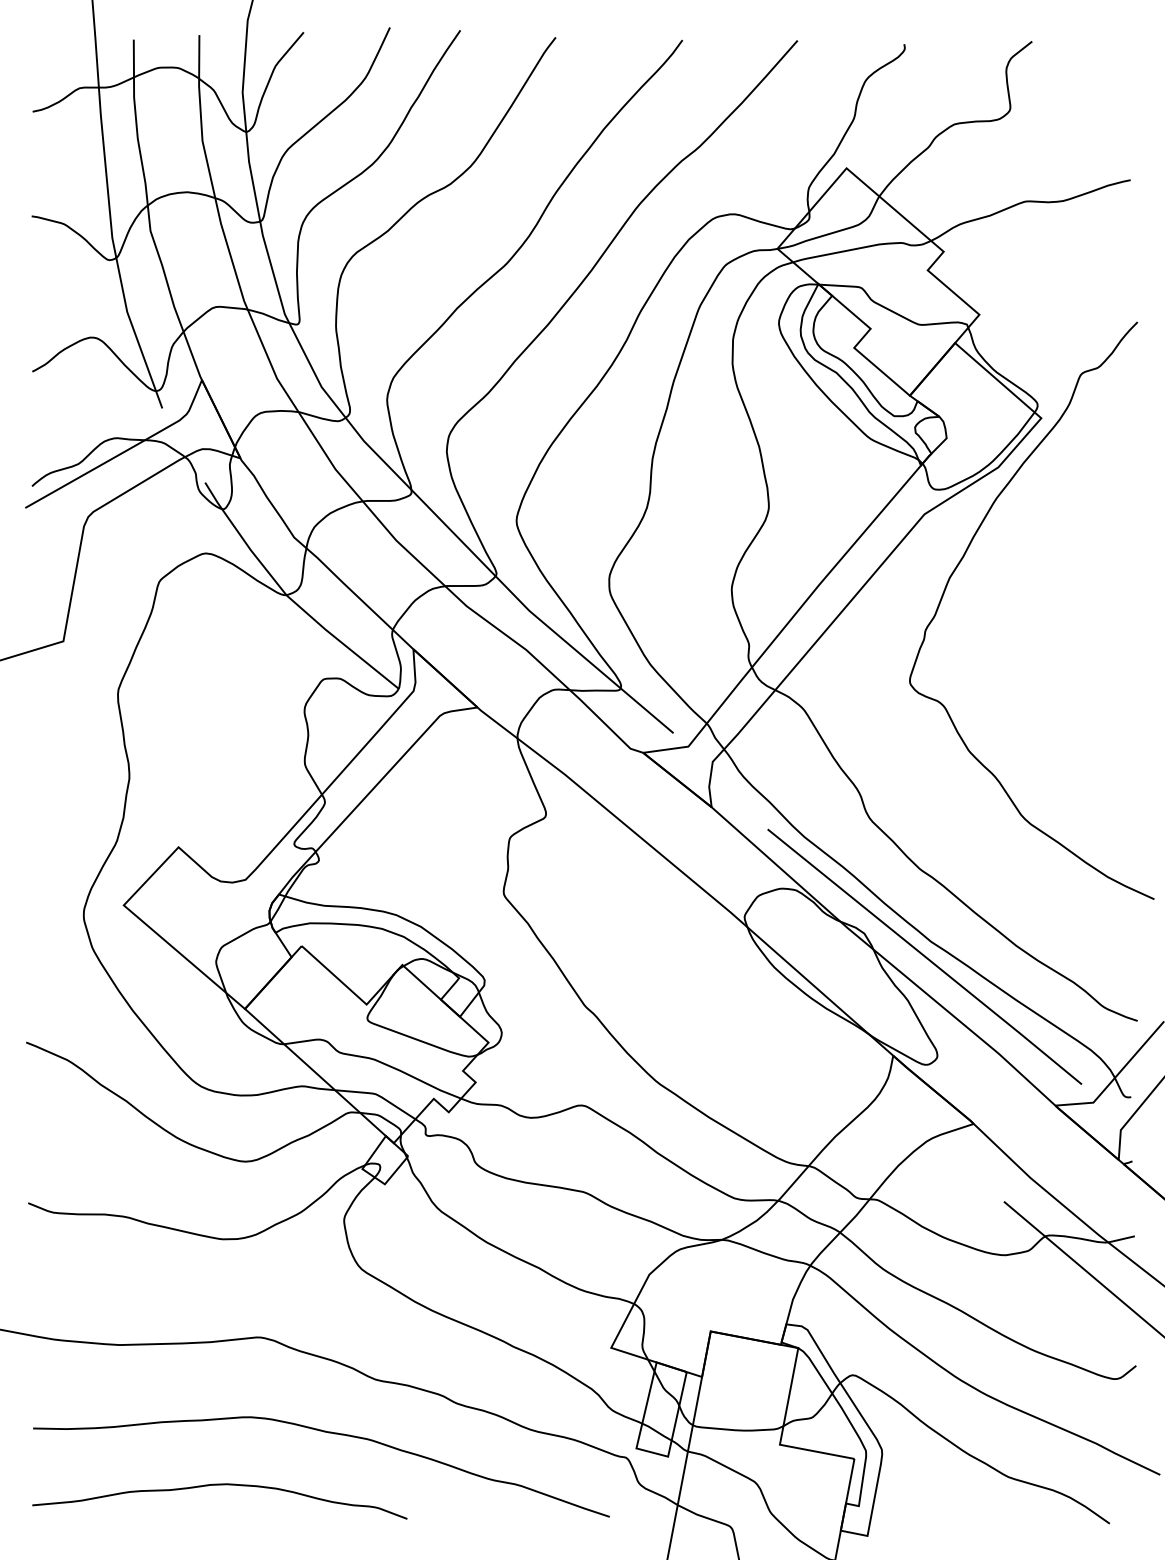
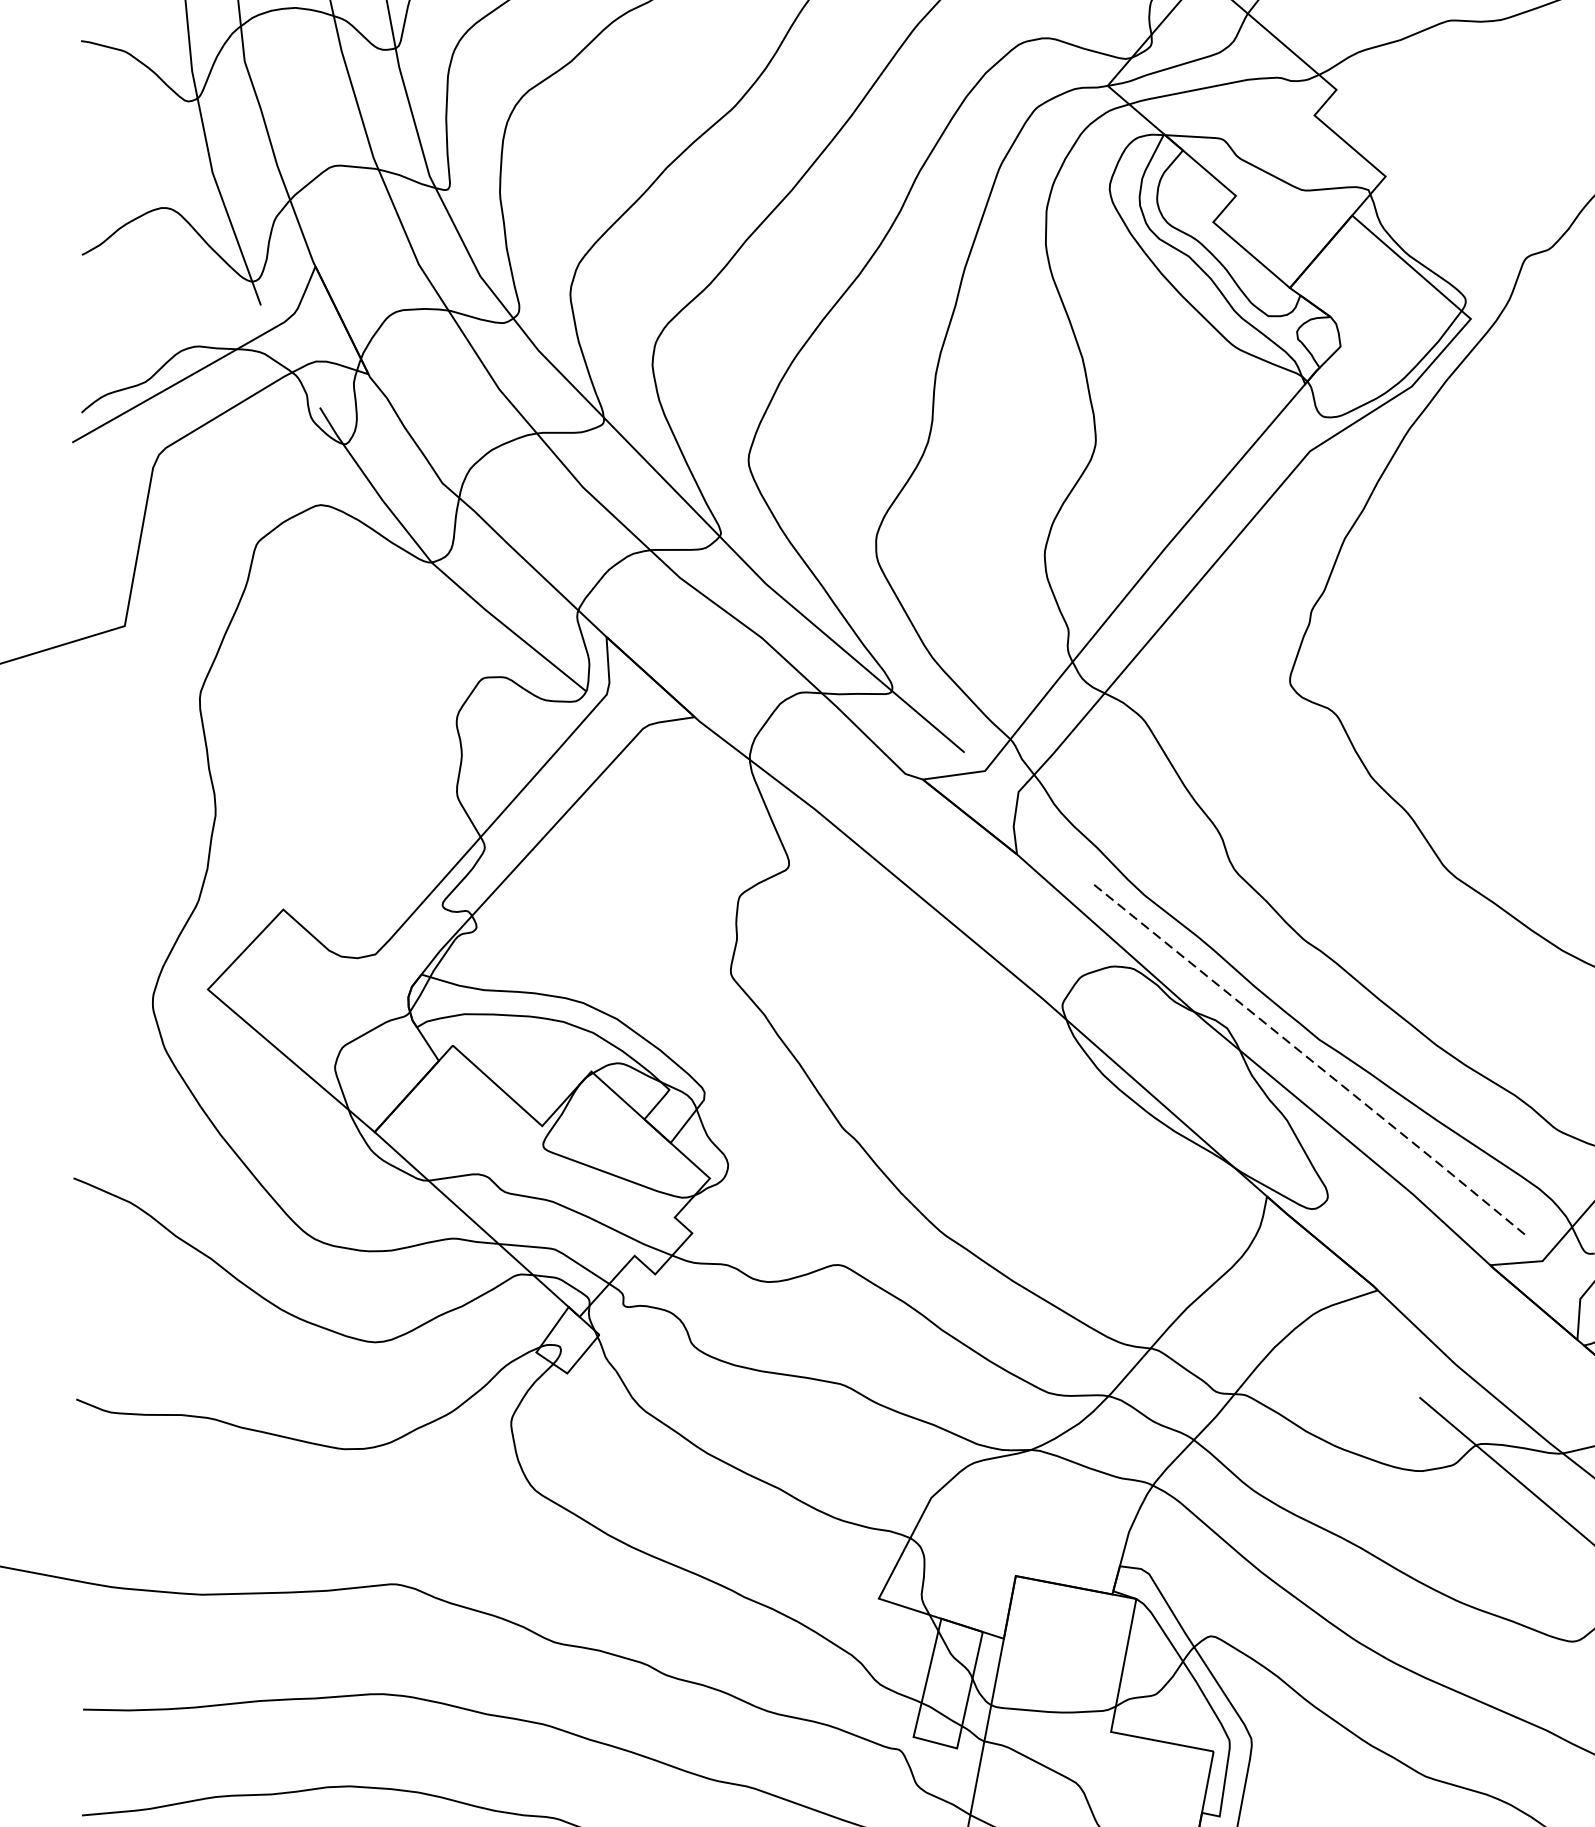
line: (925, 957) -> (1311, 1061), solid -> dashed

